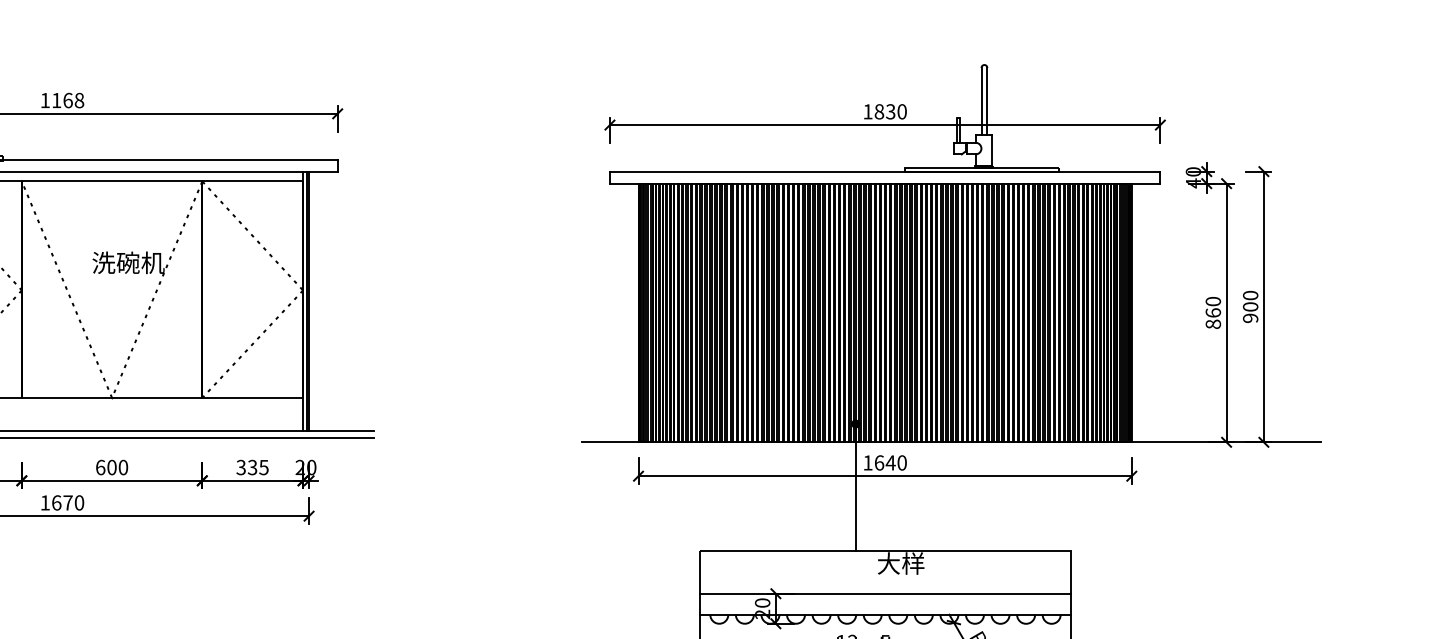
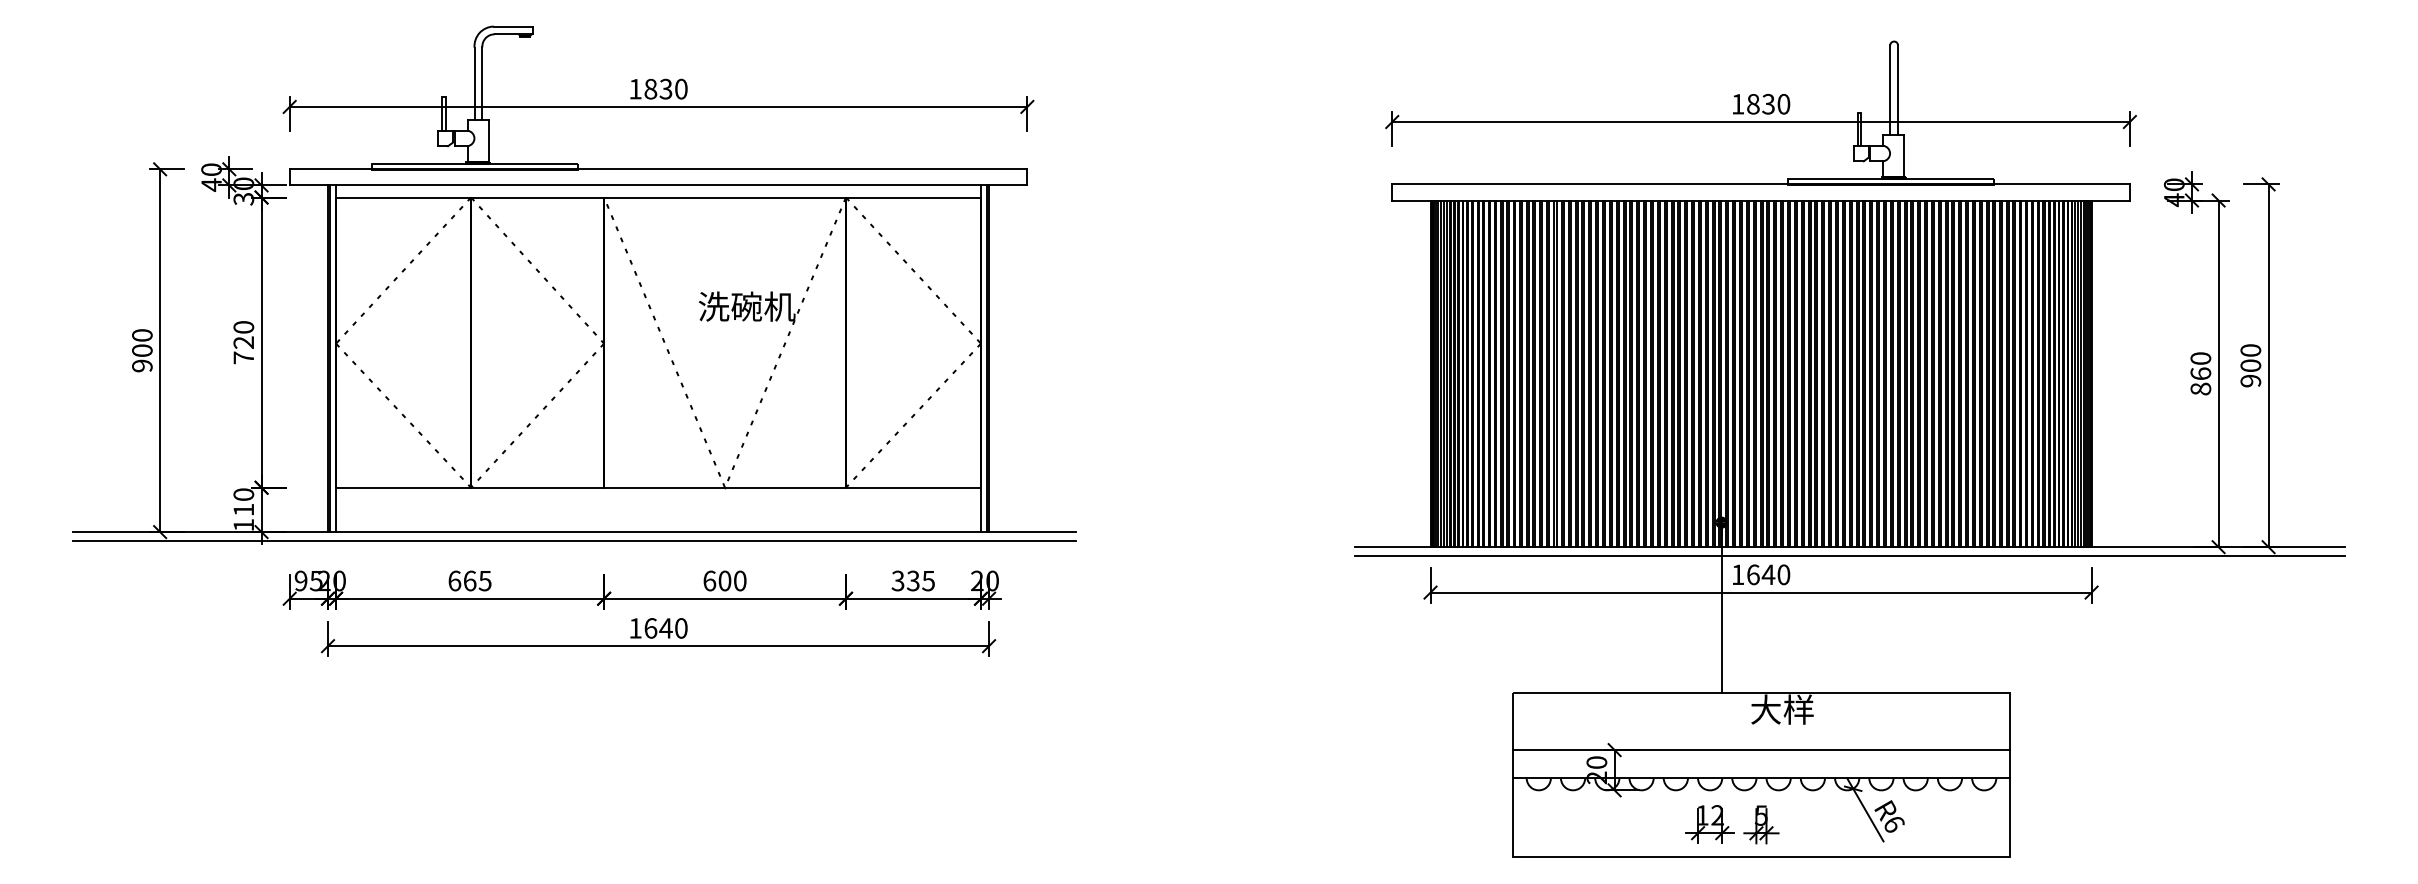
text: (67, 100) -> (665, 88), 1168 -> 1830
line: (951, 449) -> (1850, 556), added
text: (67, 503) -> (665, 628), 1670 -> 1640

